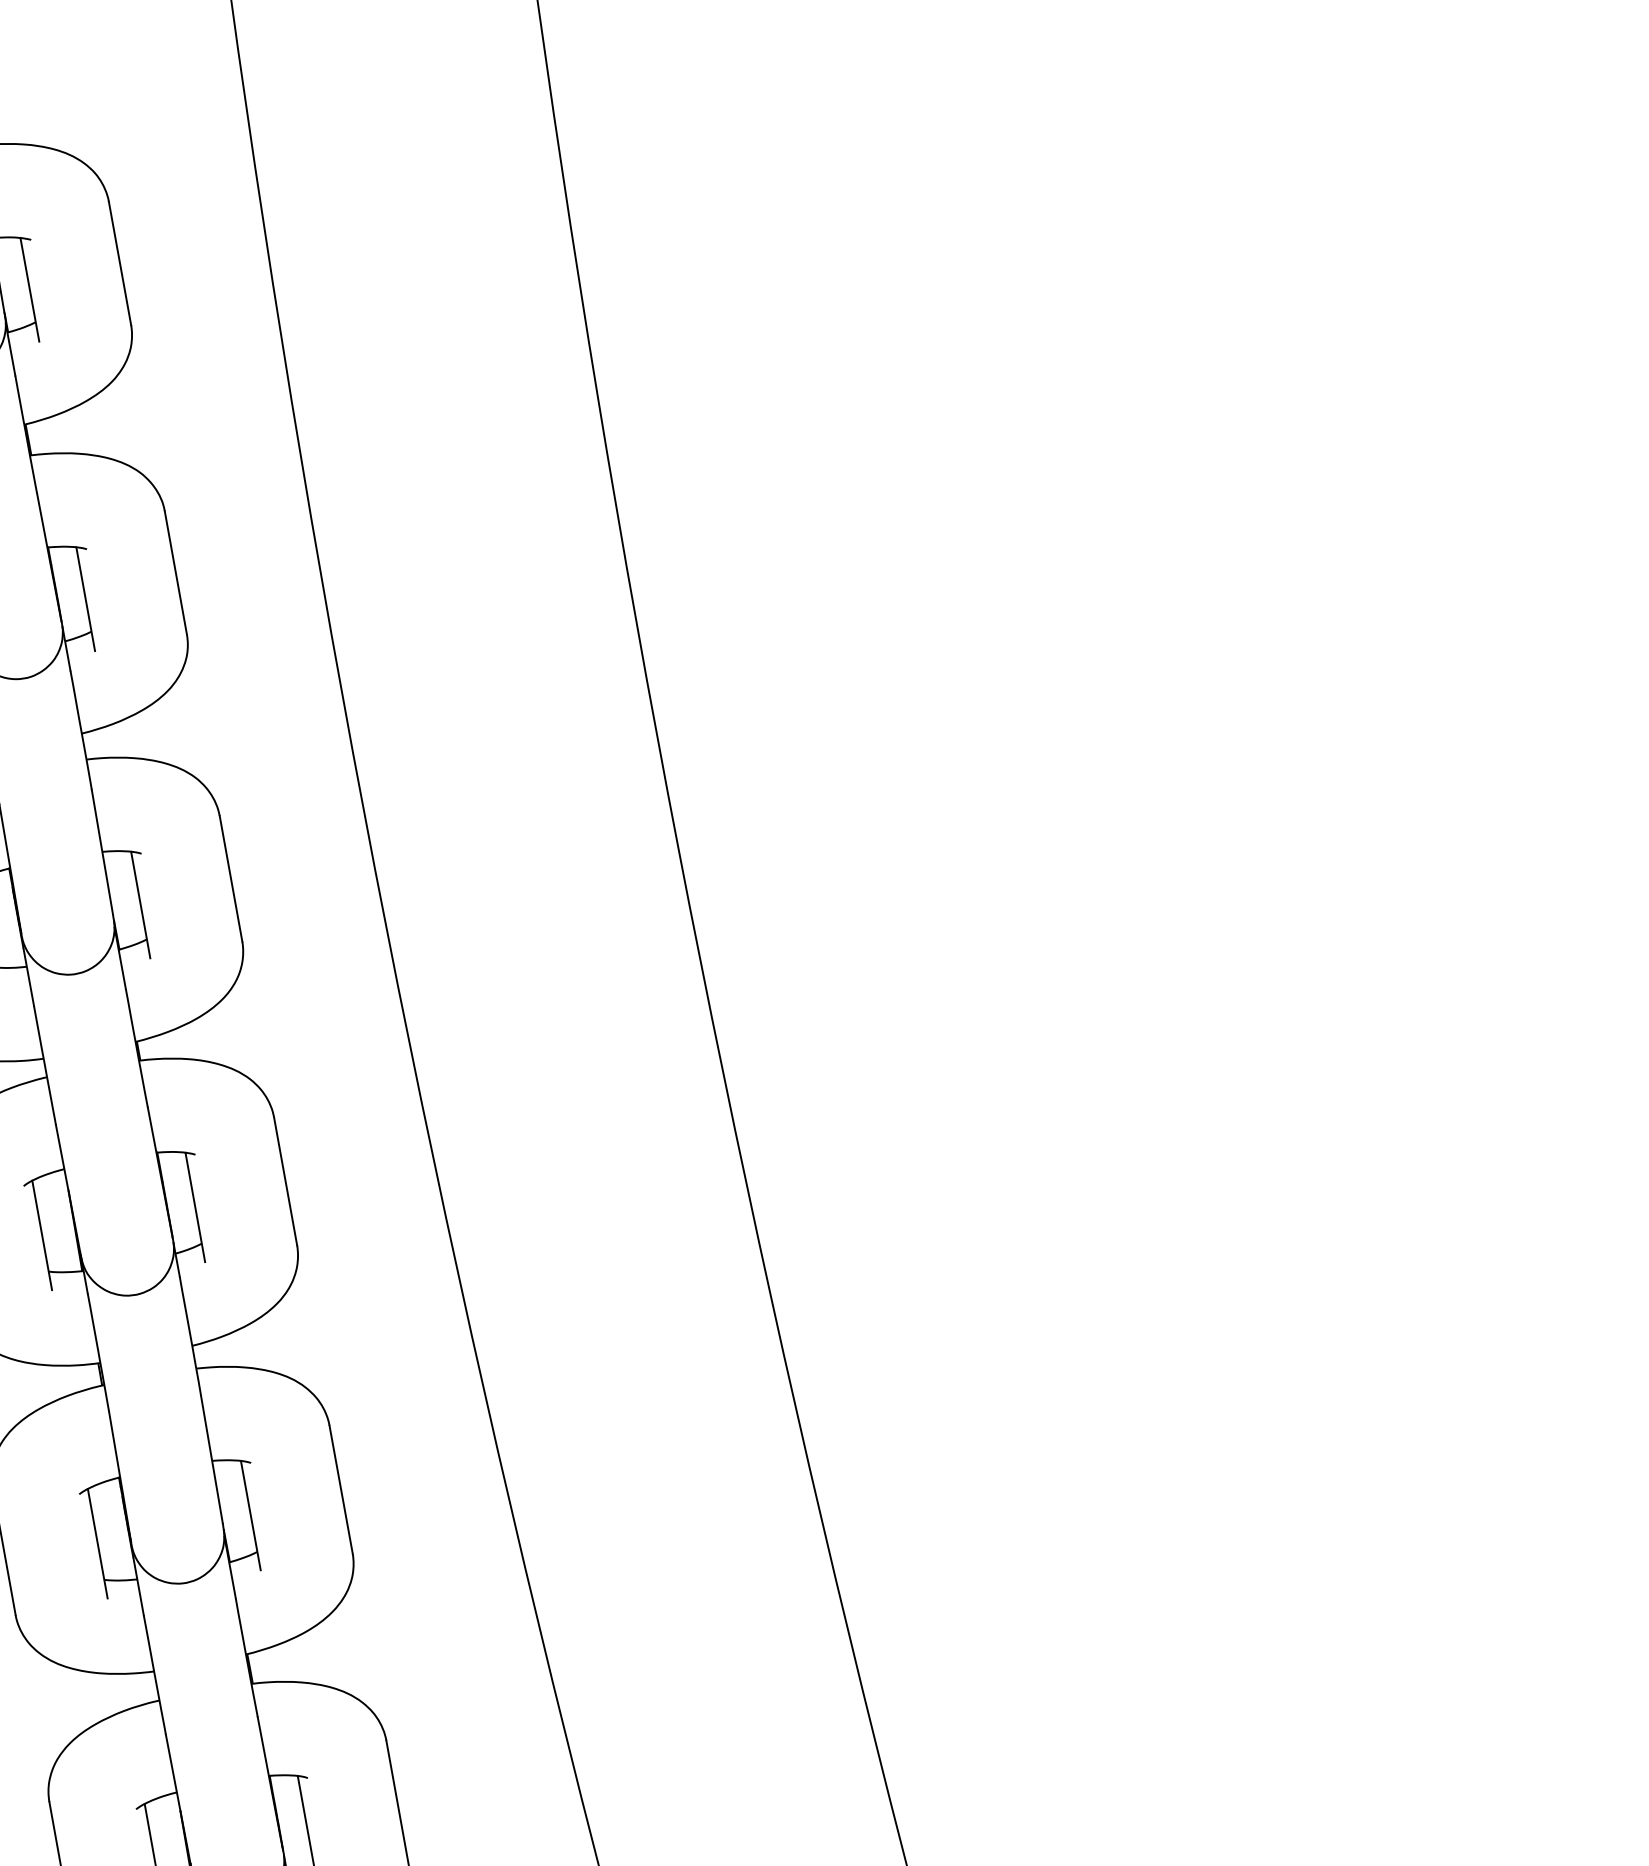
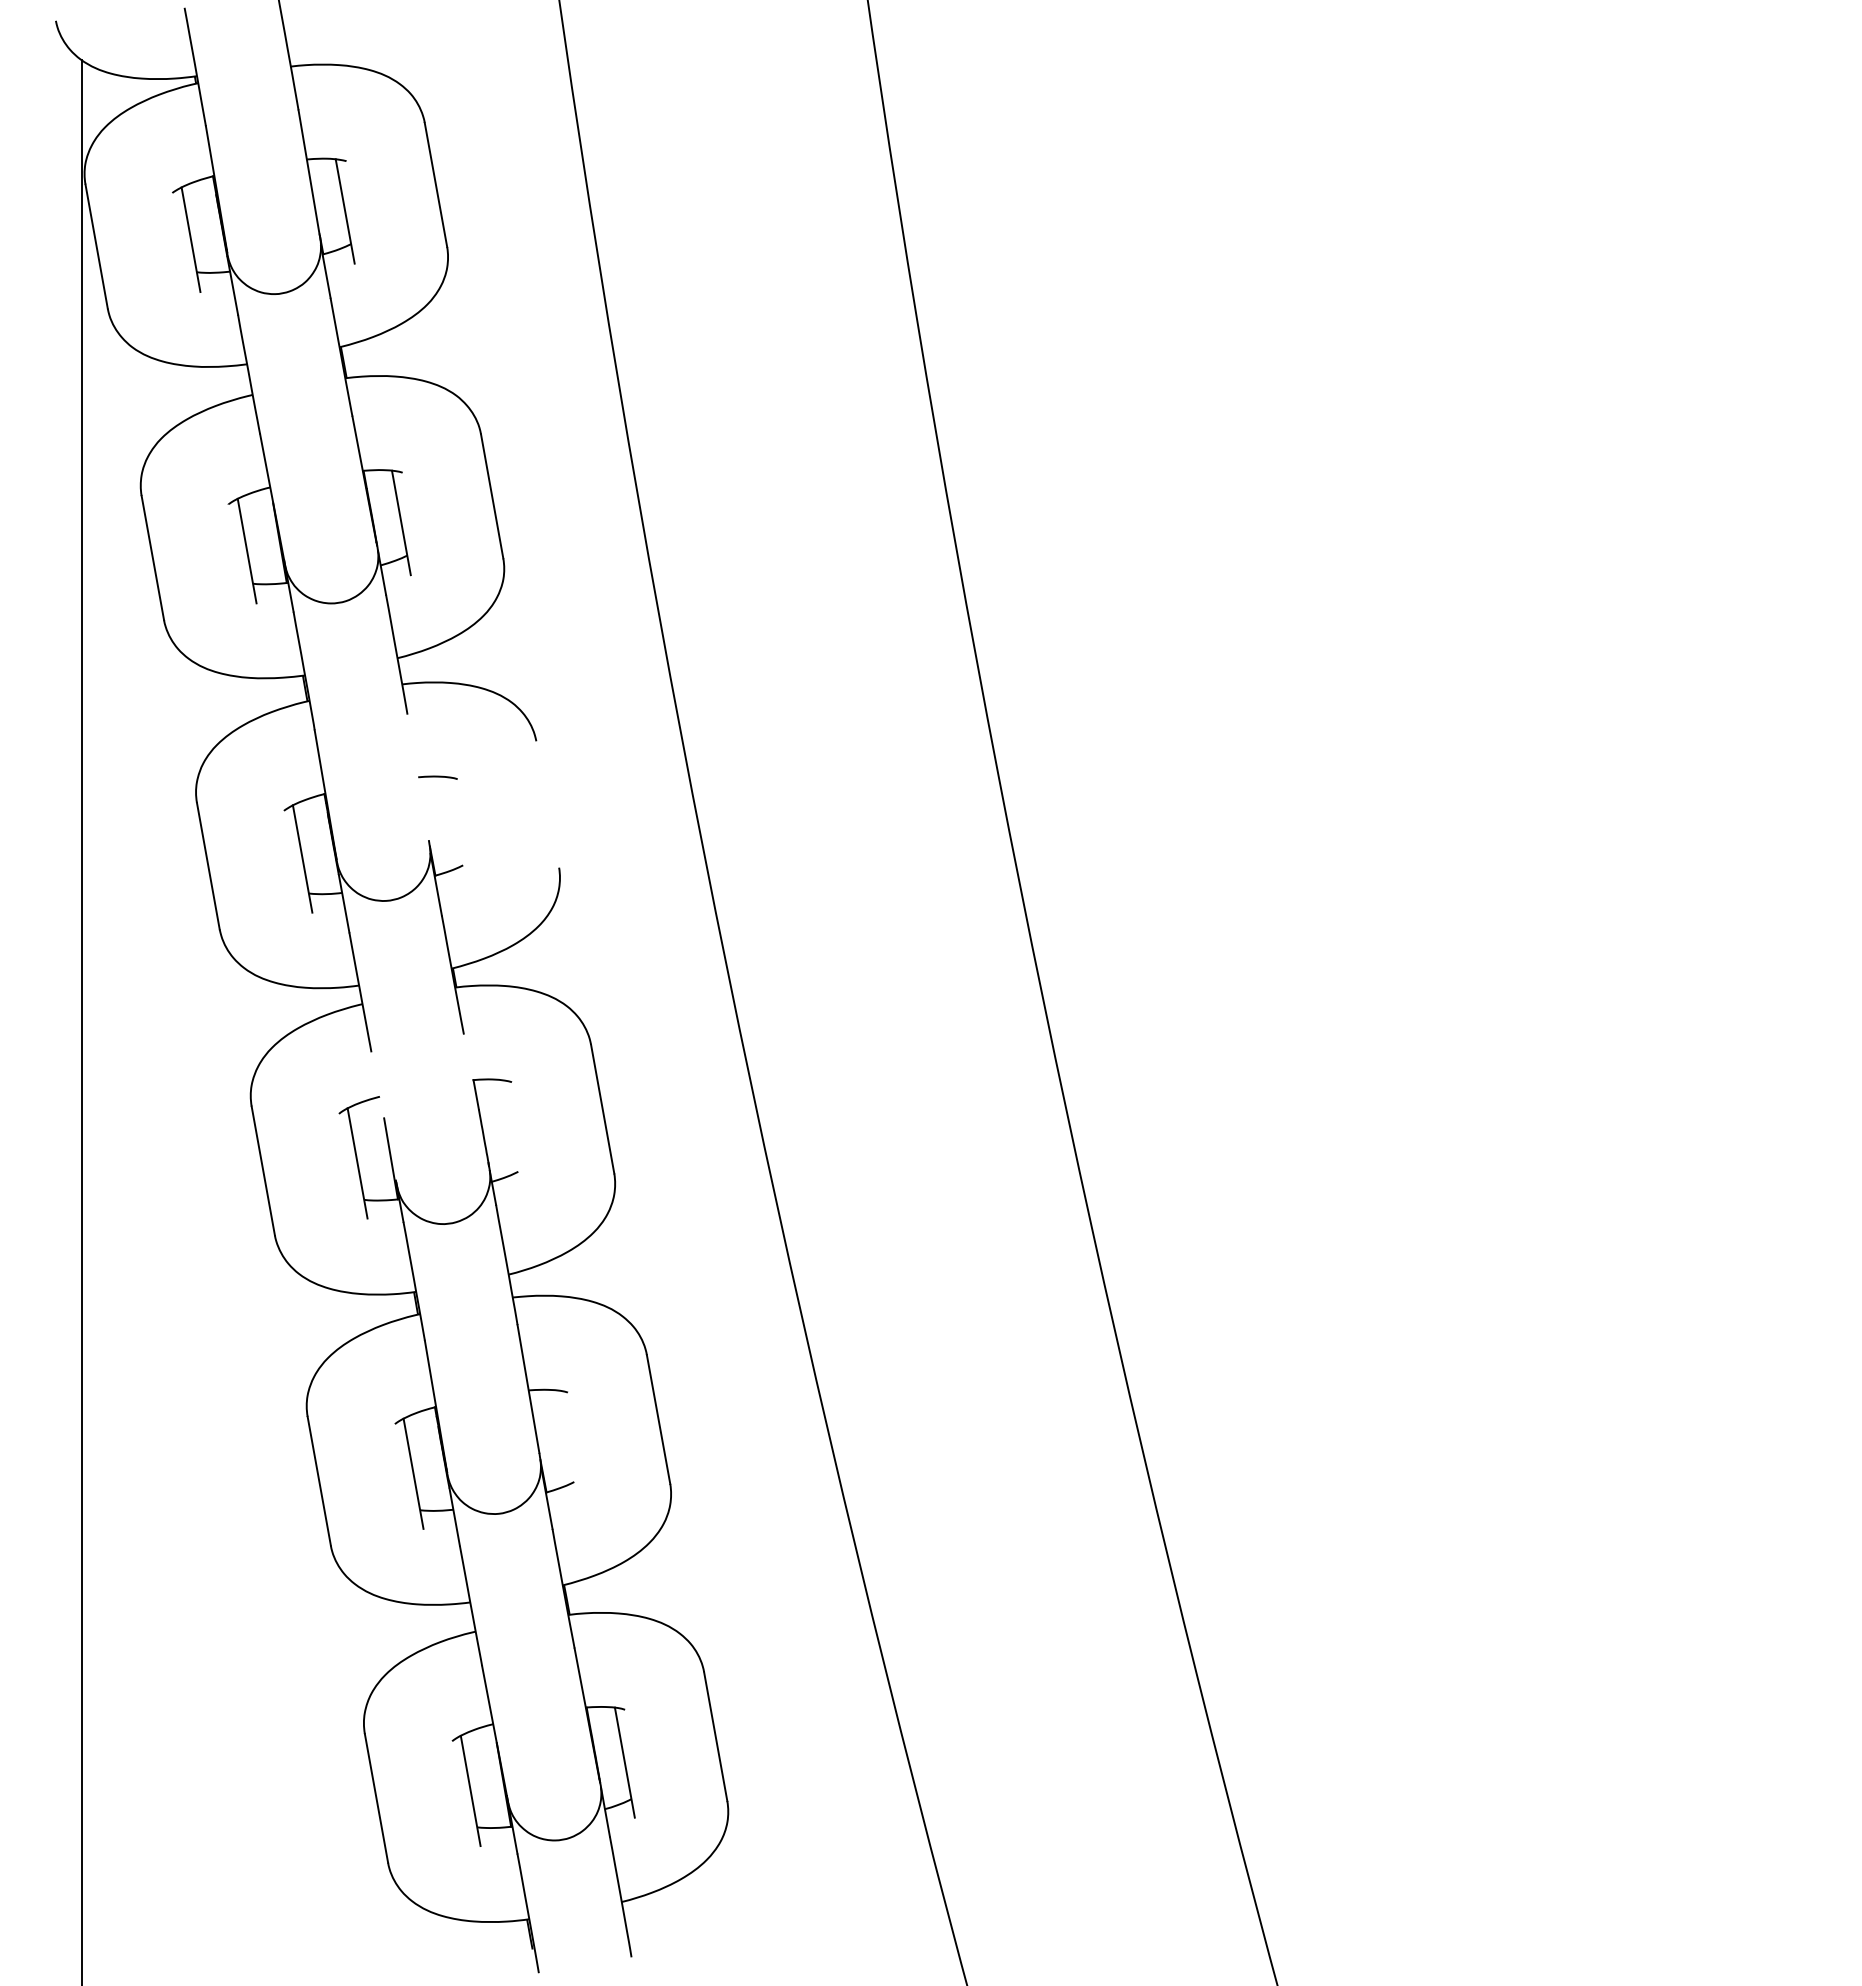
line: (101, 852) -> (417, 777), removed
line: (230, 878) -> (547, 804), removed
line: (140, 904) -> (456, 830), removed
line: (159, 1170) -> (475, 1098), removed
line: (67, 1187) -> (383, 1115), removed
line: (195, 1207) -> (511, 1135), removed
line: (250, 1515) -> (567, 1445), removed

